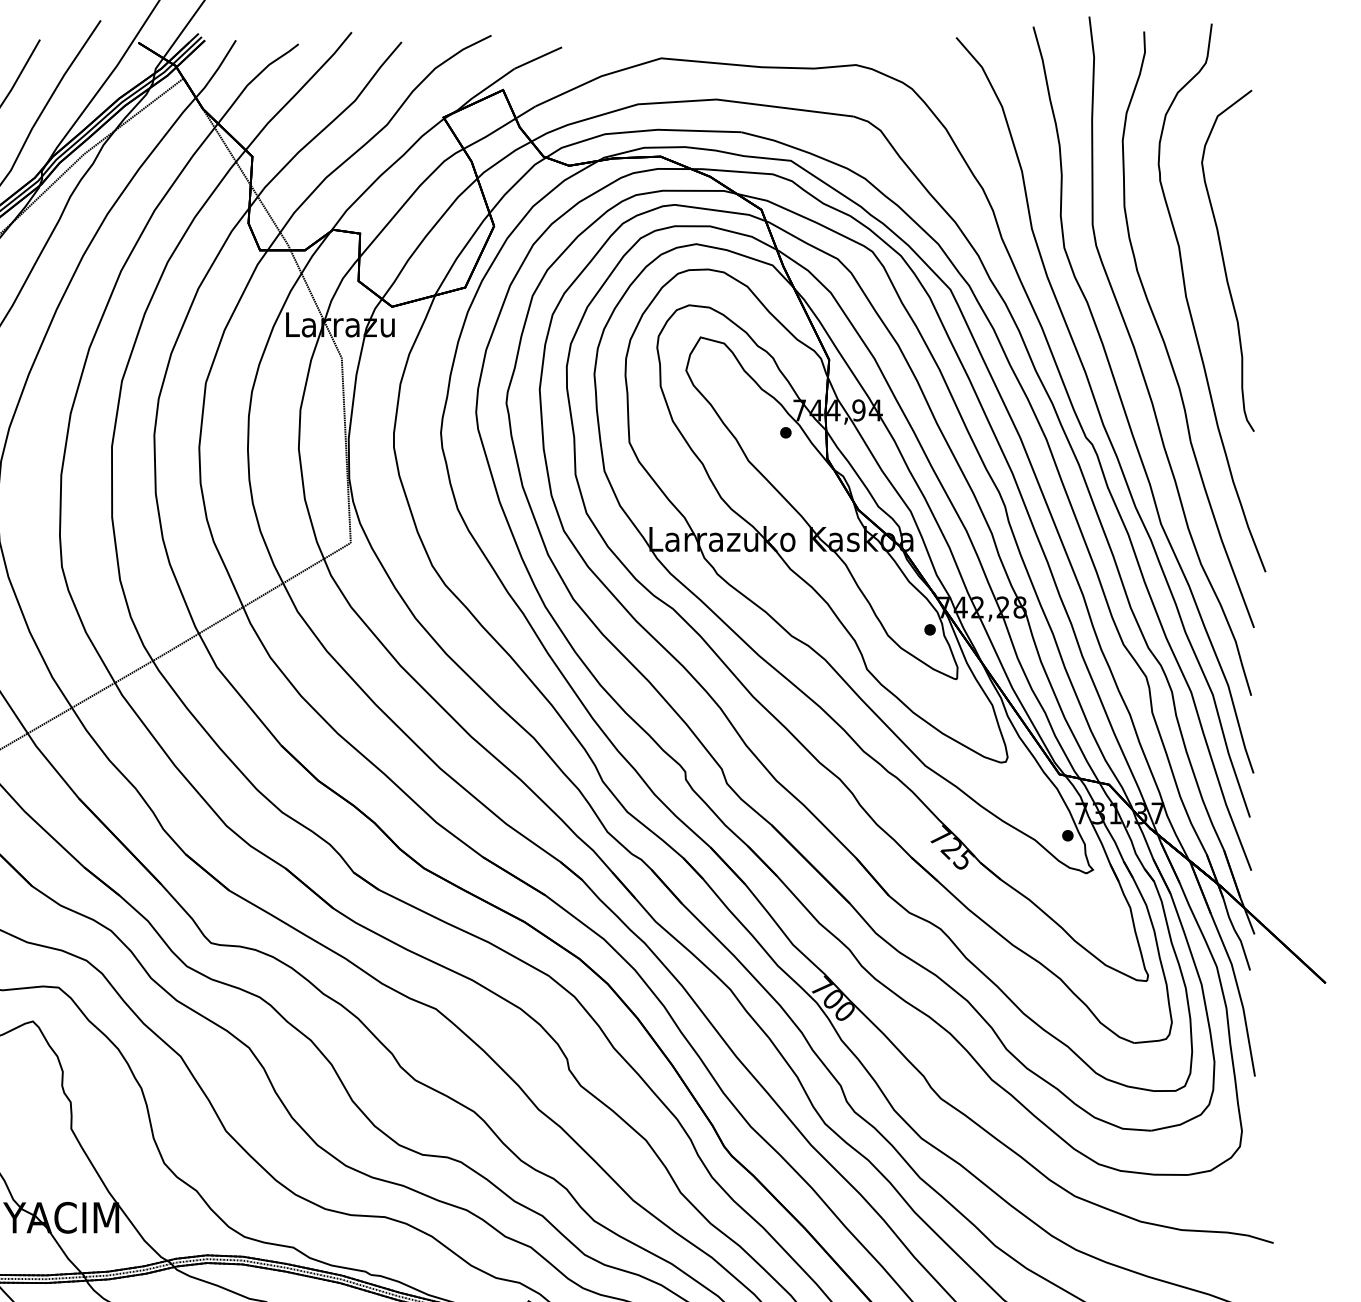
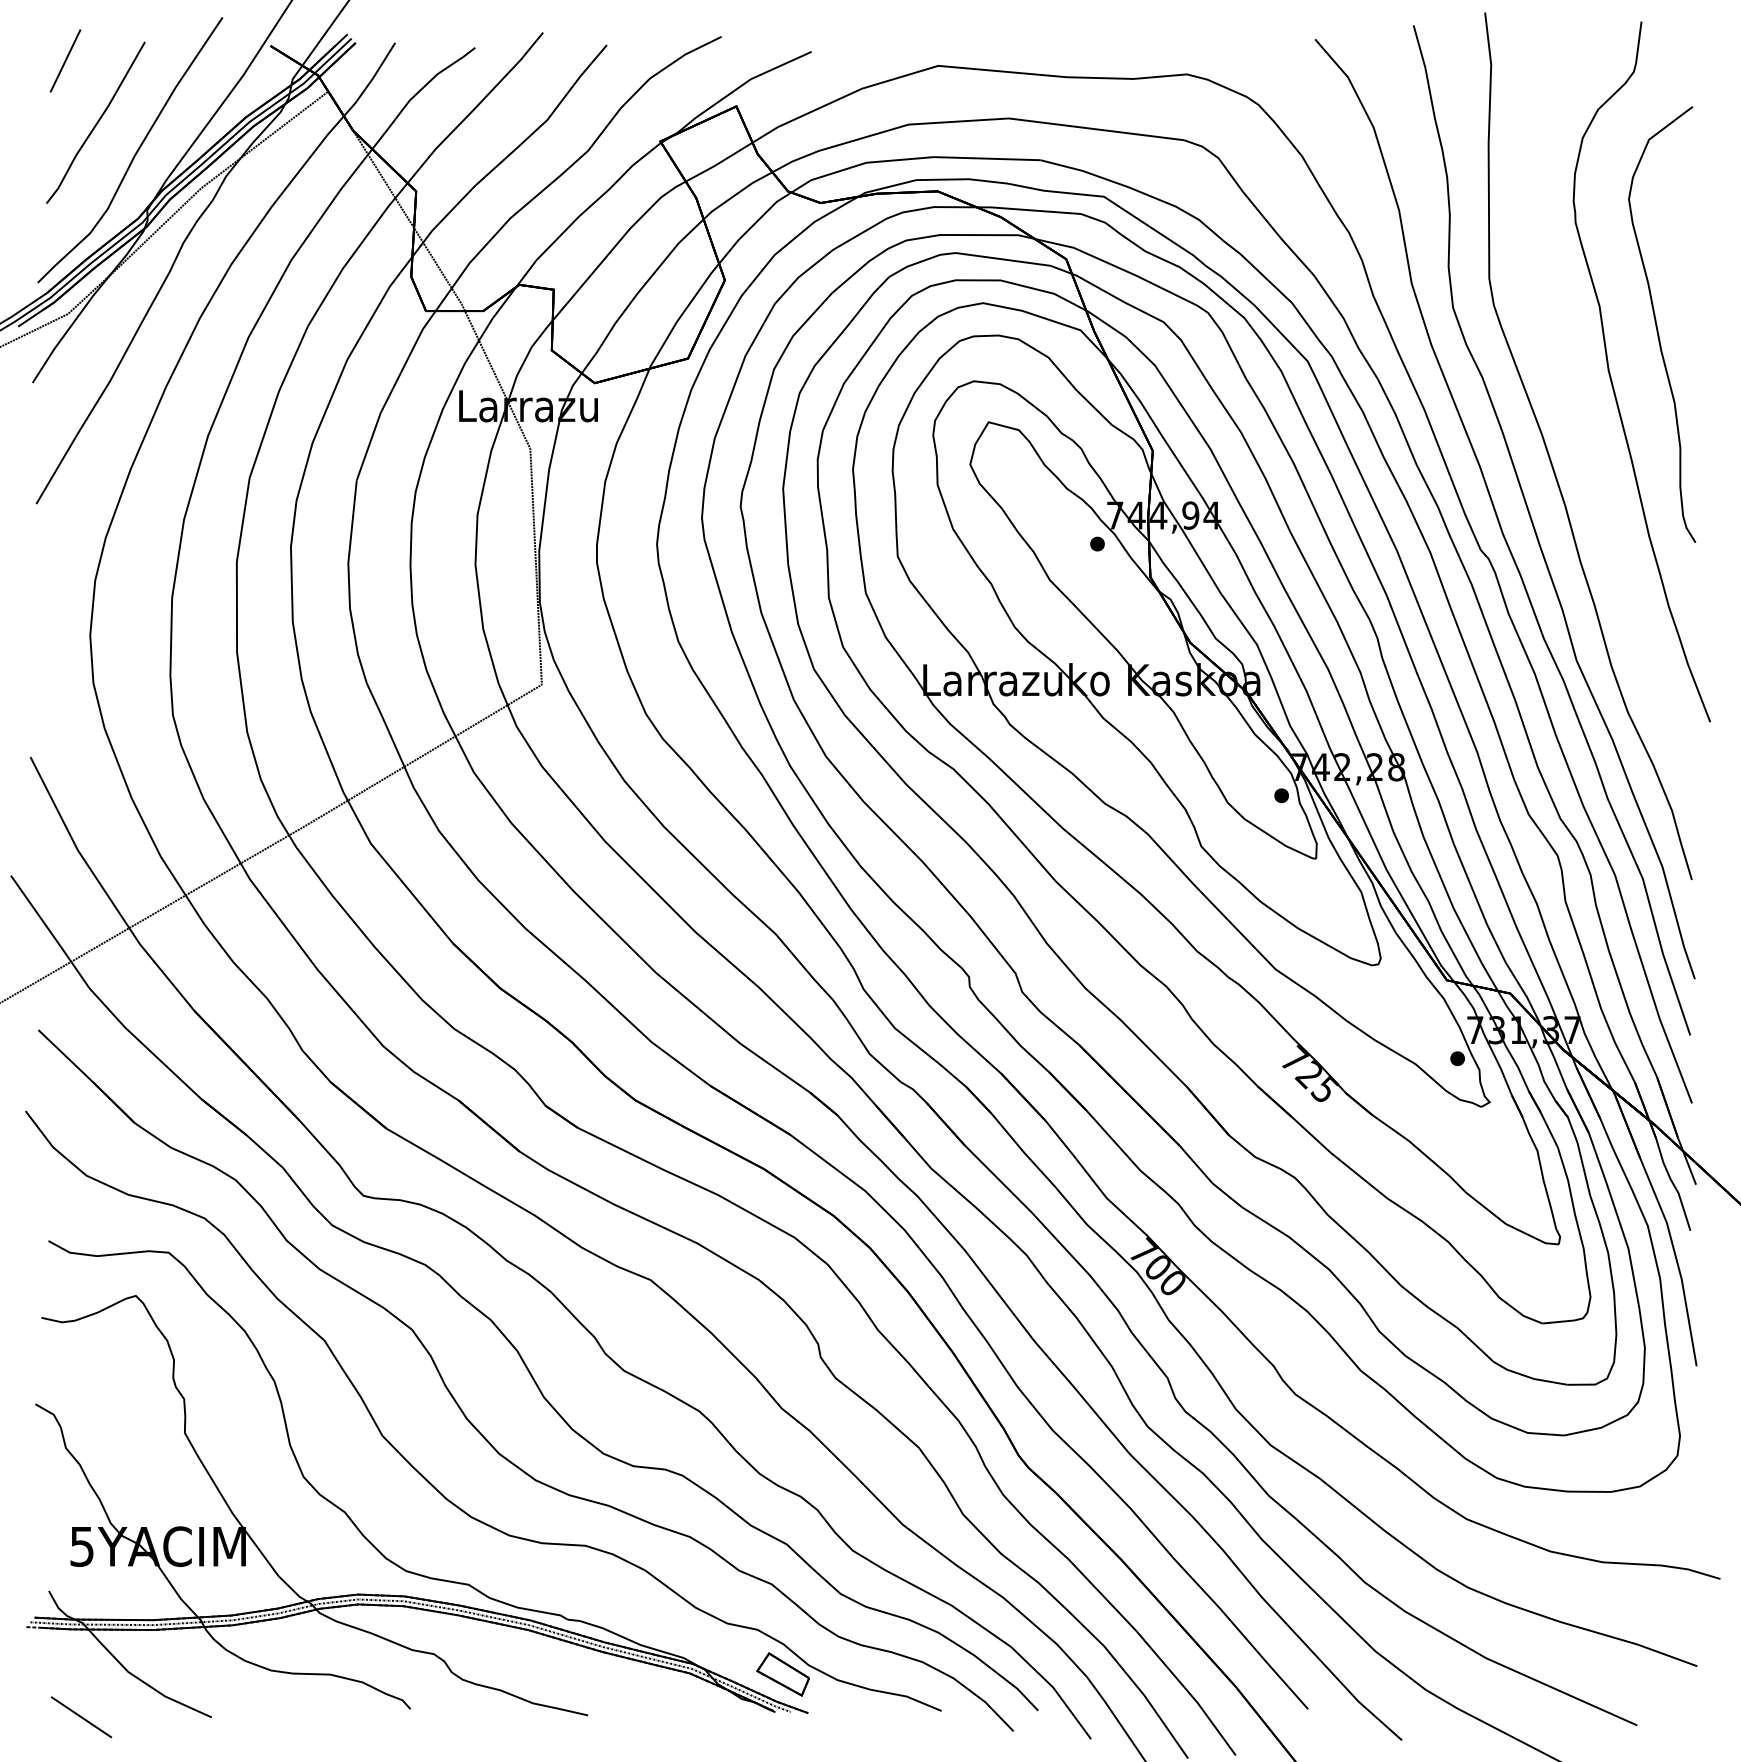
curve: (1163, 337) -> (1579, 422), removed

